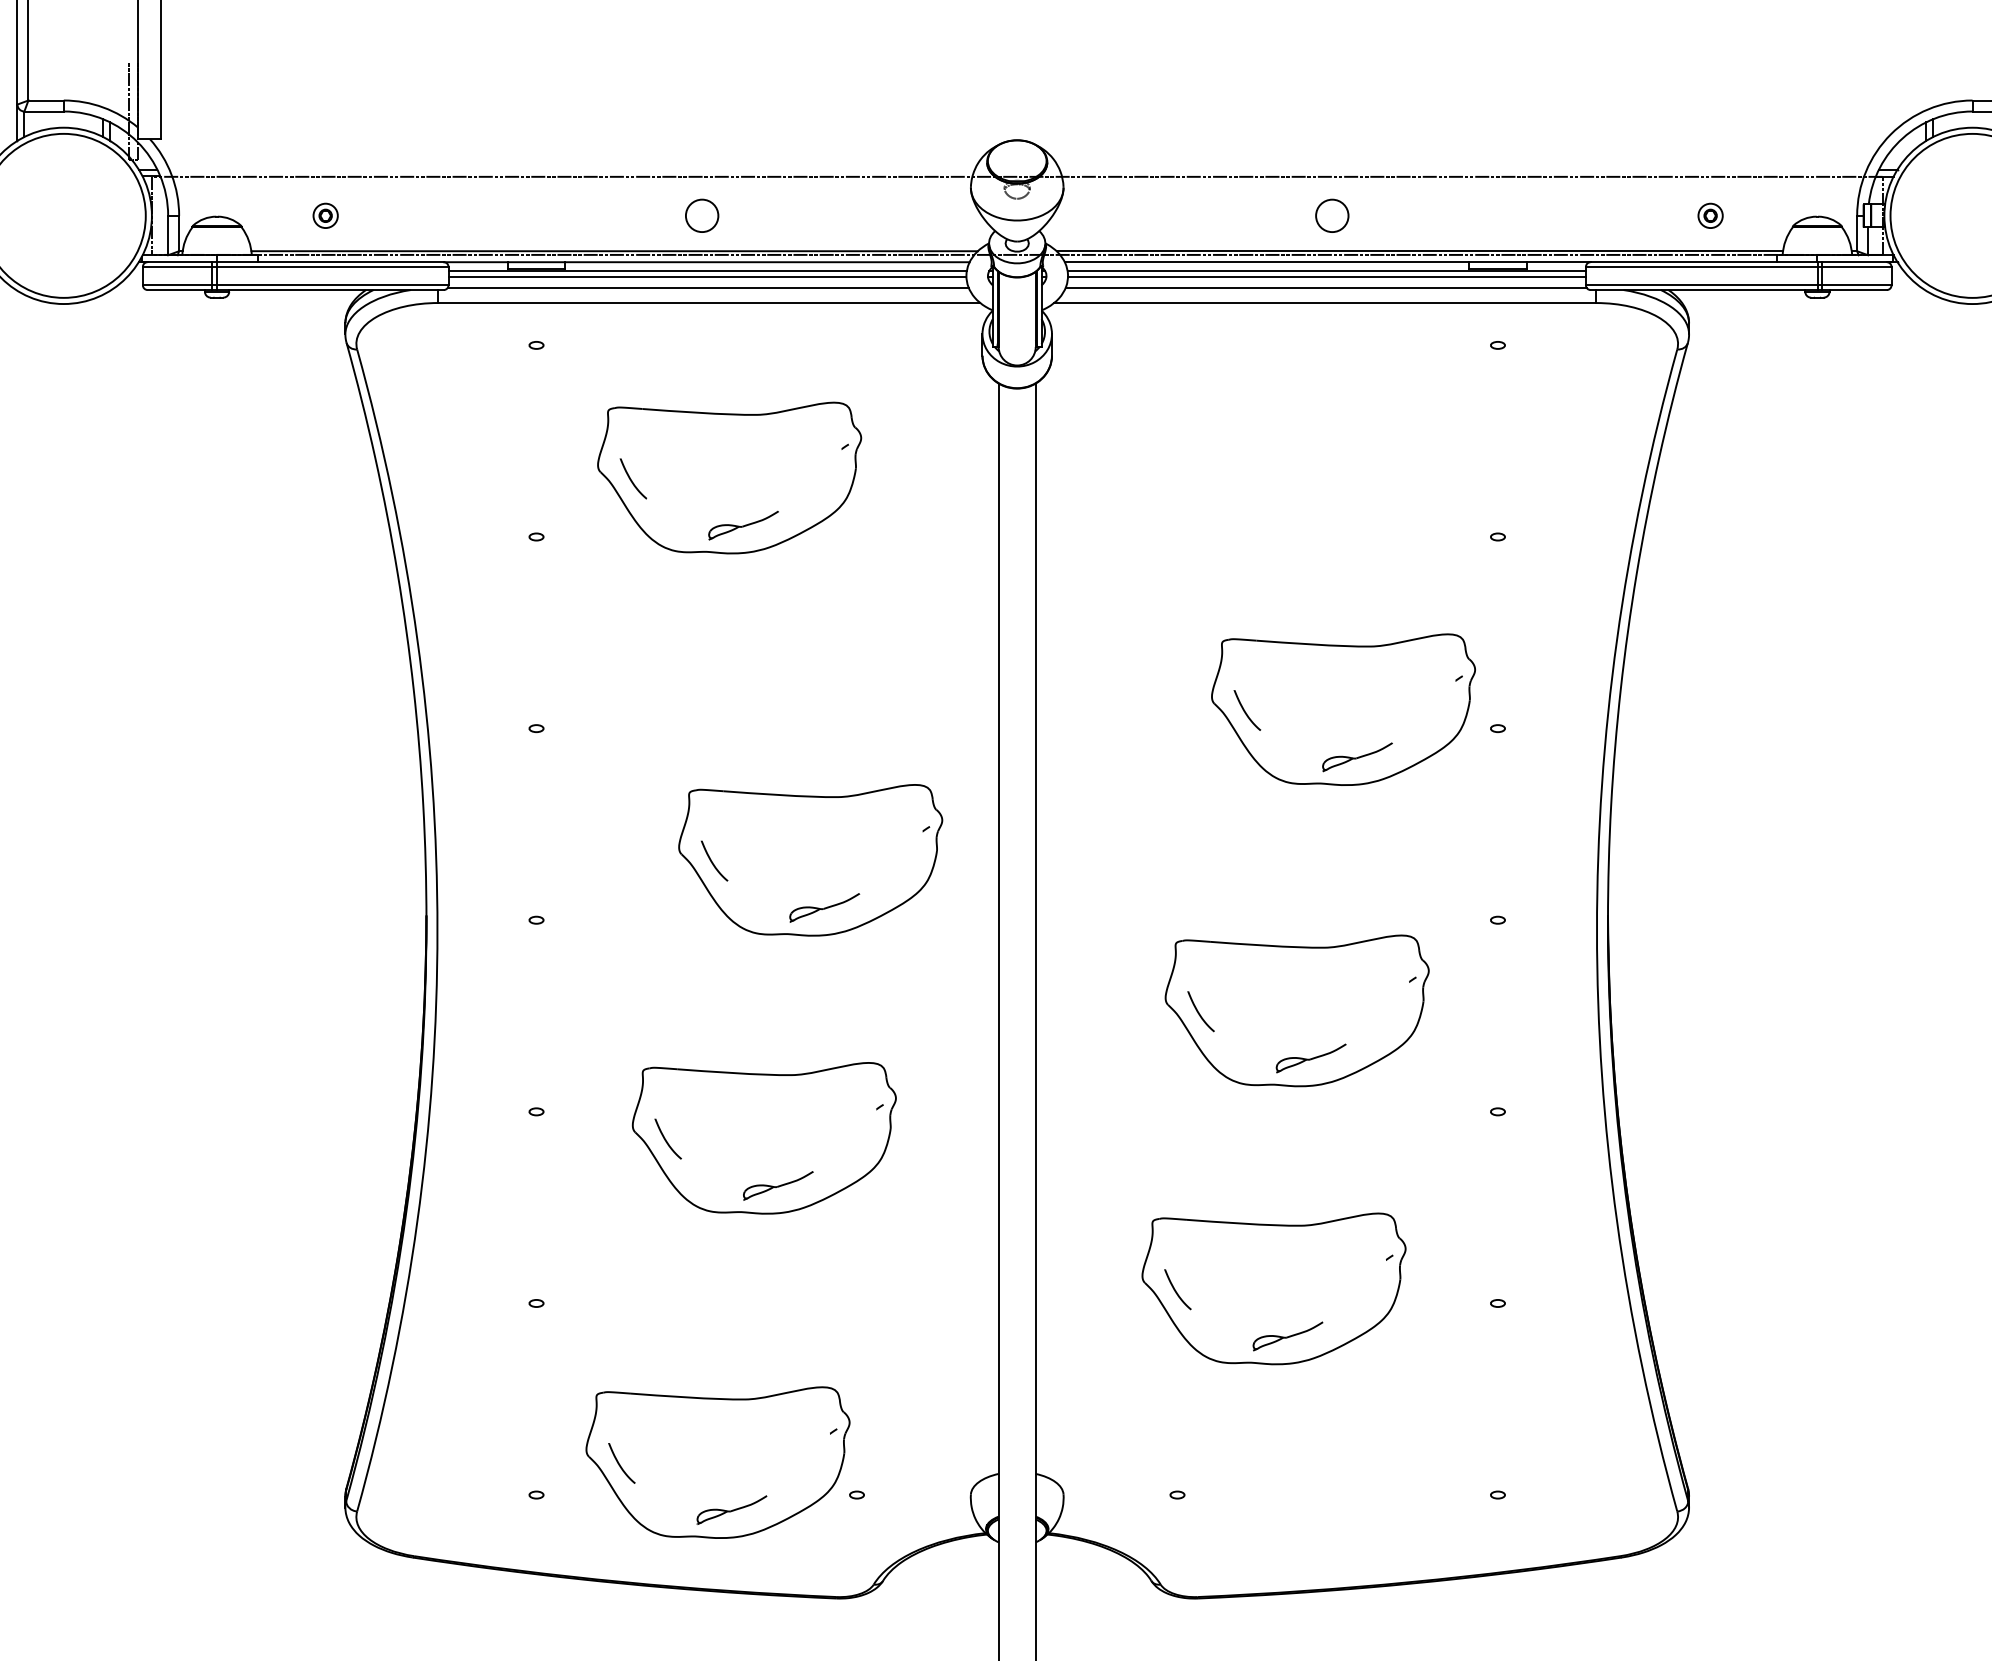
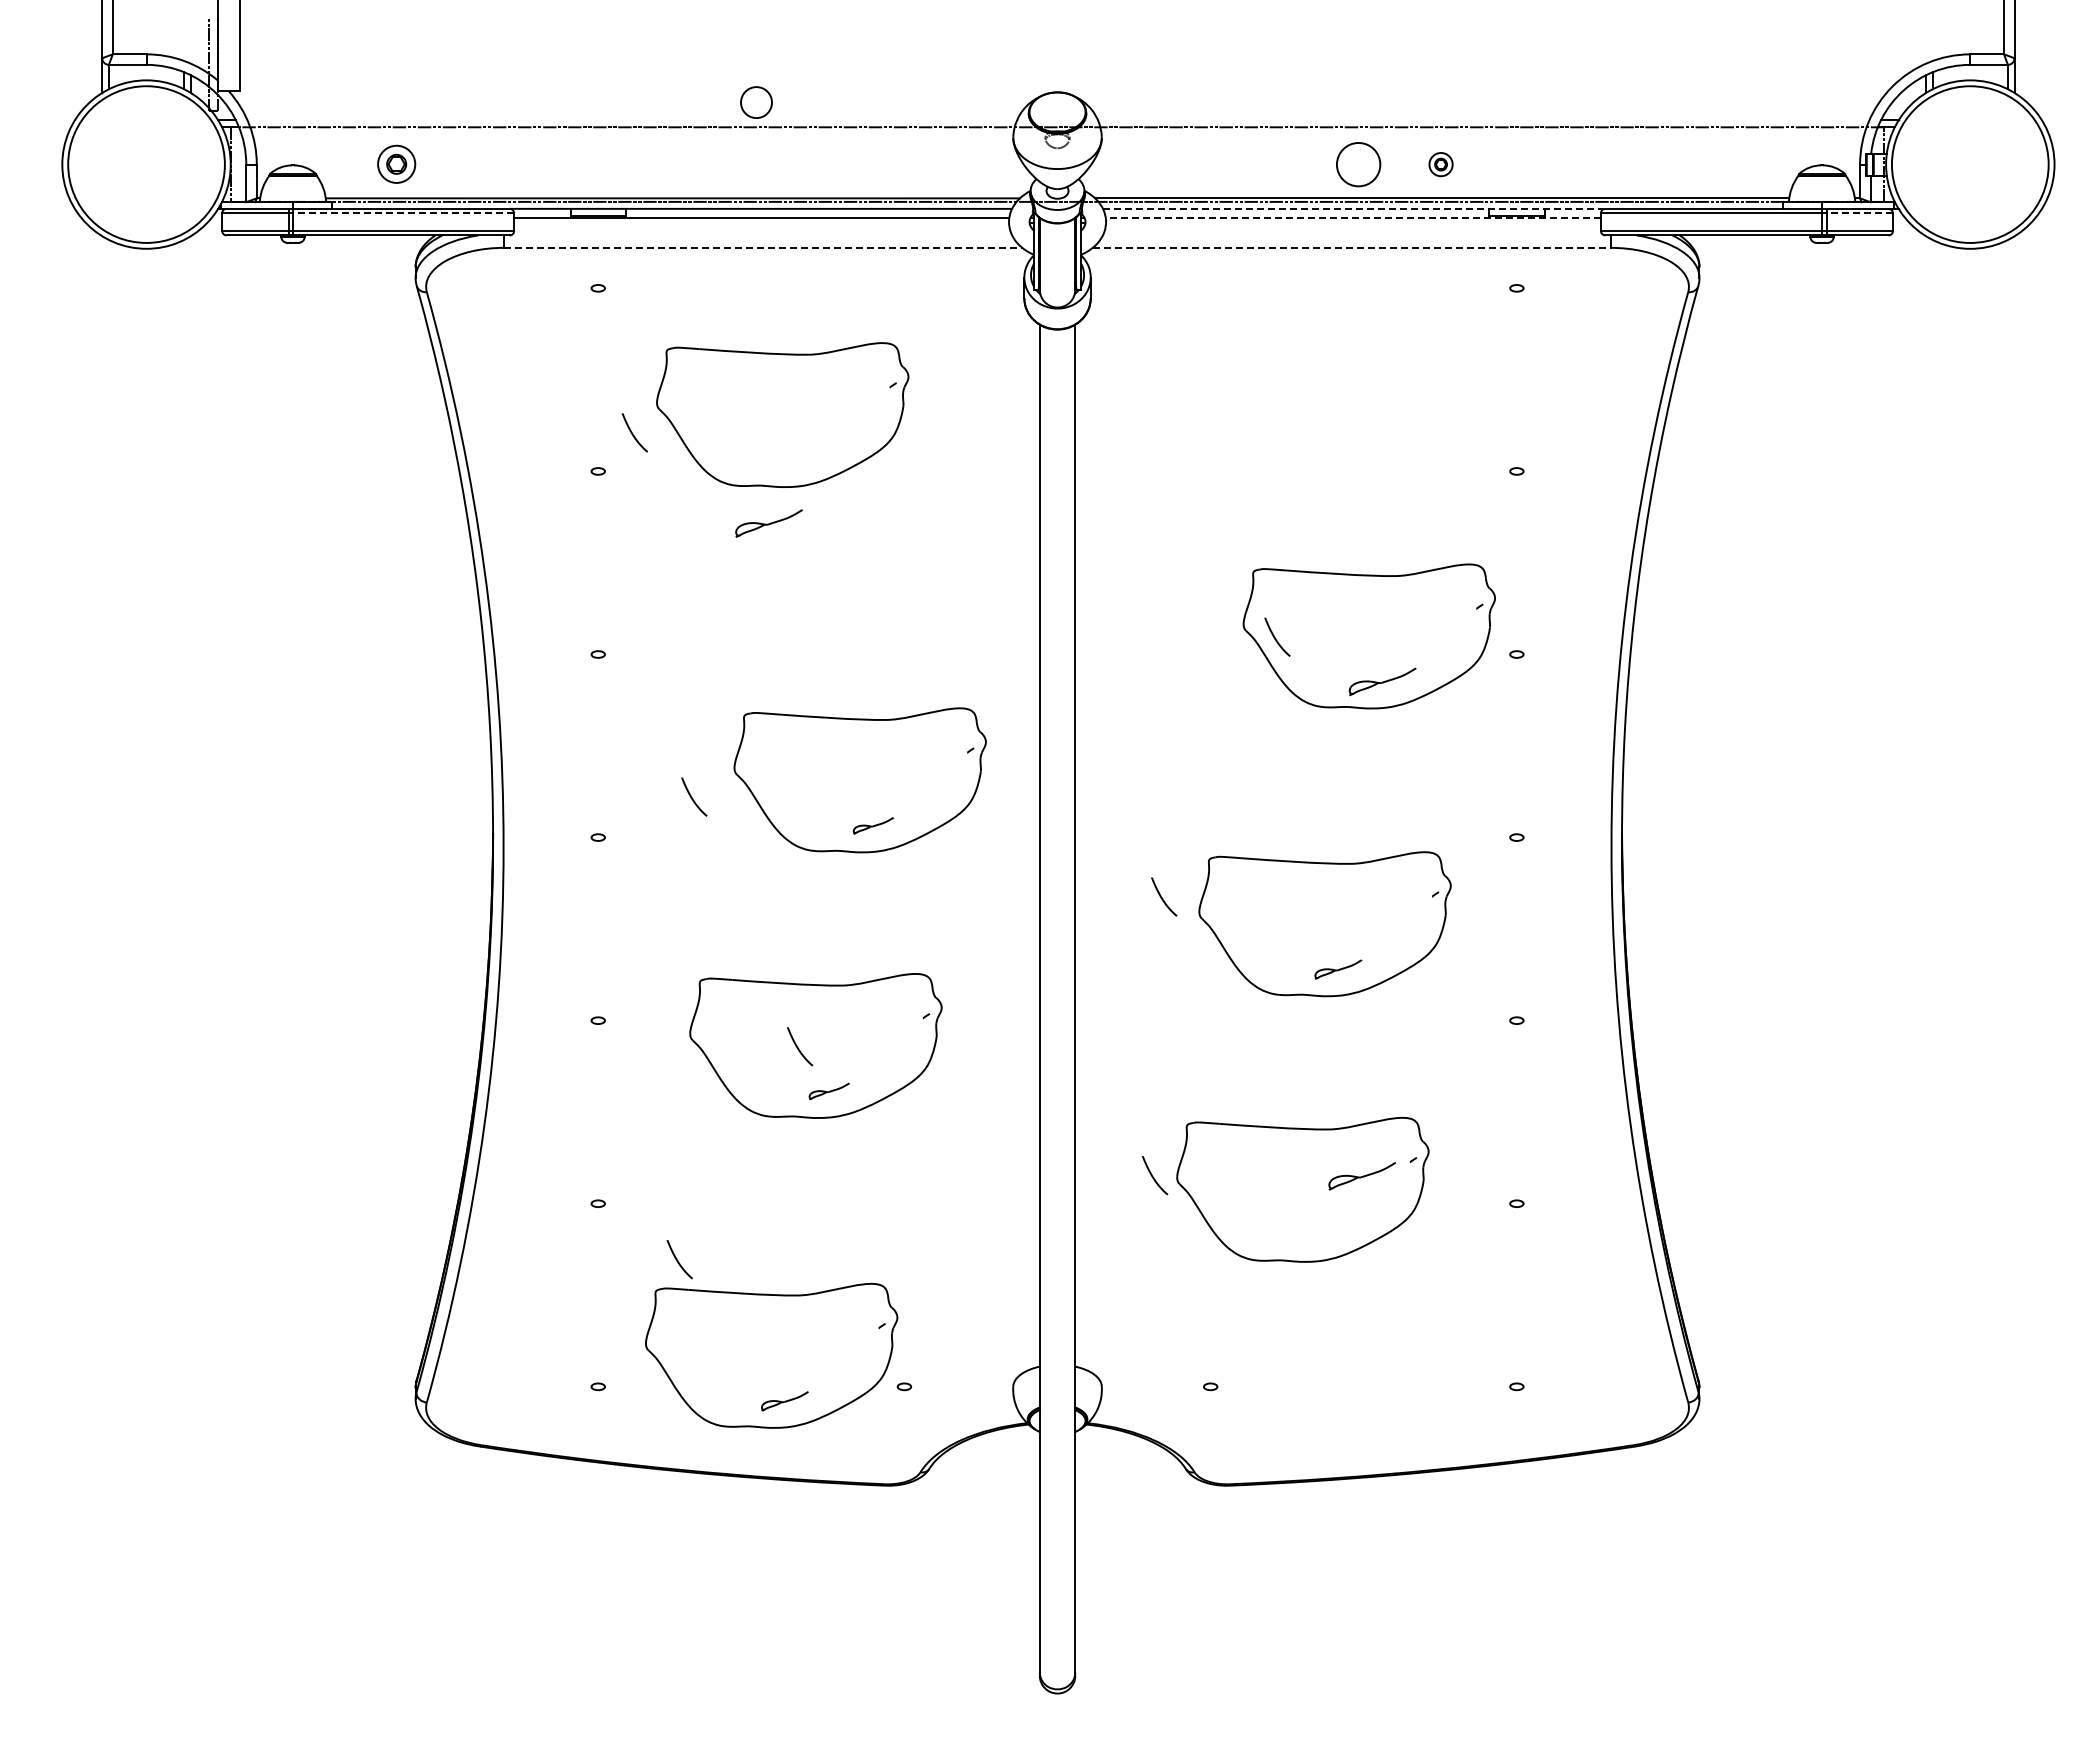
part: (325, 215) -> (396, 164), size x1.6
circle: (702, 215) -> (756, 102), moved
circle: (1332, 215) -> (1358, 164), size x1.4
part: (1710, 215) -> (1440, 164), moved
line: (1328, 261) -> (1354, 208), solid -> dashed
line: (332, 267) -> (403, 213), solid -> dashed
line: (1856, 267) -> (1859, 213), solid -> dashed
line: (1326, 271) -> (1353, 217), solid -> dashed
line: (707, 276) -> (761, 222), removed
line: (1326, 276) -> (1353, 222), removed
line: (708, 287) -> (762, 233), removed
line: (1325, 287) -> (1352, 233), removed
line: (709, 302) -> (763, 247), solid -> dashed
line: (1325, 302) -> (1352, 247), solid -> dashed
curve: (632, 479) -> (633, 433), moved
part: (742, 525) -> (768, 523), moved
curve: (712, 861) -> (692, 797), moved
part: (824, 907) -> (873, 825), size x0.6
curve: (1199, 1012) -> (1162, 897), moved
part: (1311, 1058) -> (1338, 969), size x0.7
curve: (666, 1139) -> (798, 1047), moved
part: (778, 1185) -> (829, 1091), size x0.6
curve: (1176, 1290) -> (1153, 1176), moved
part: (1287, 1336) -> (1361, 1176), moved
curve: (620, 1464) -> (678, 1260), moved
part: (731, 1510) -> (784, 1401), size x0.7

